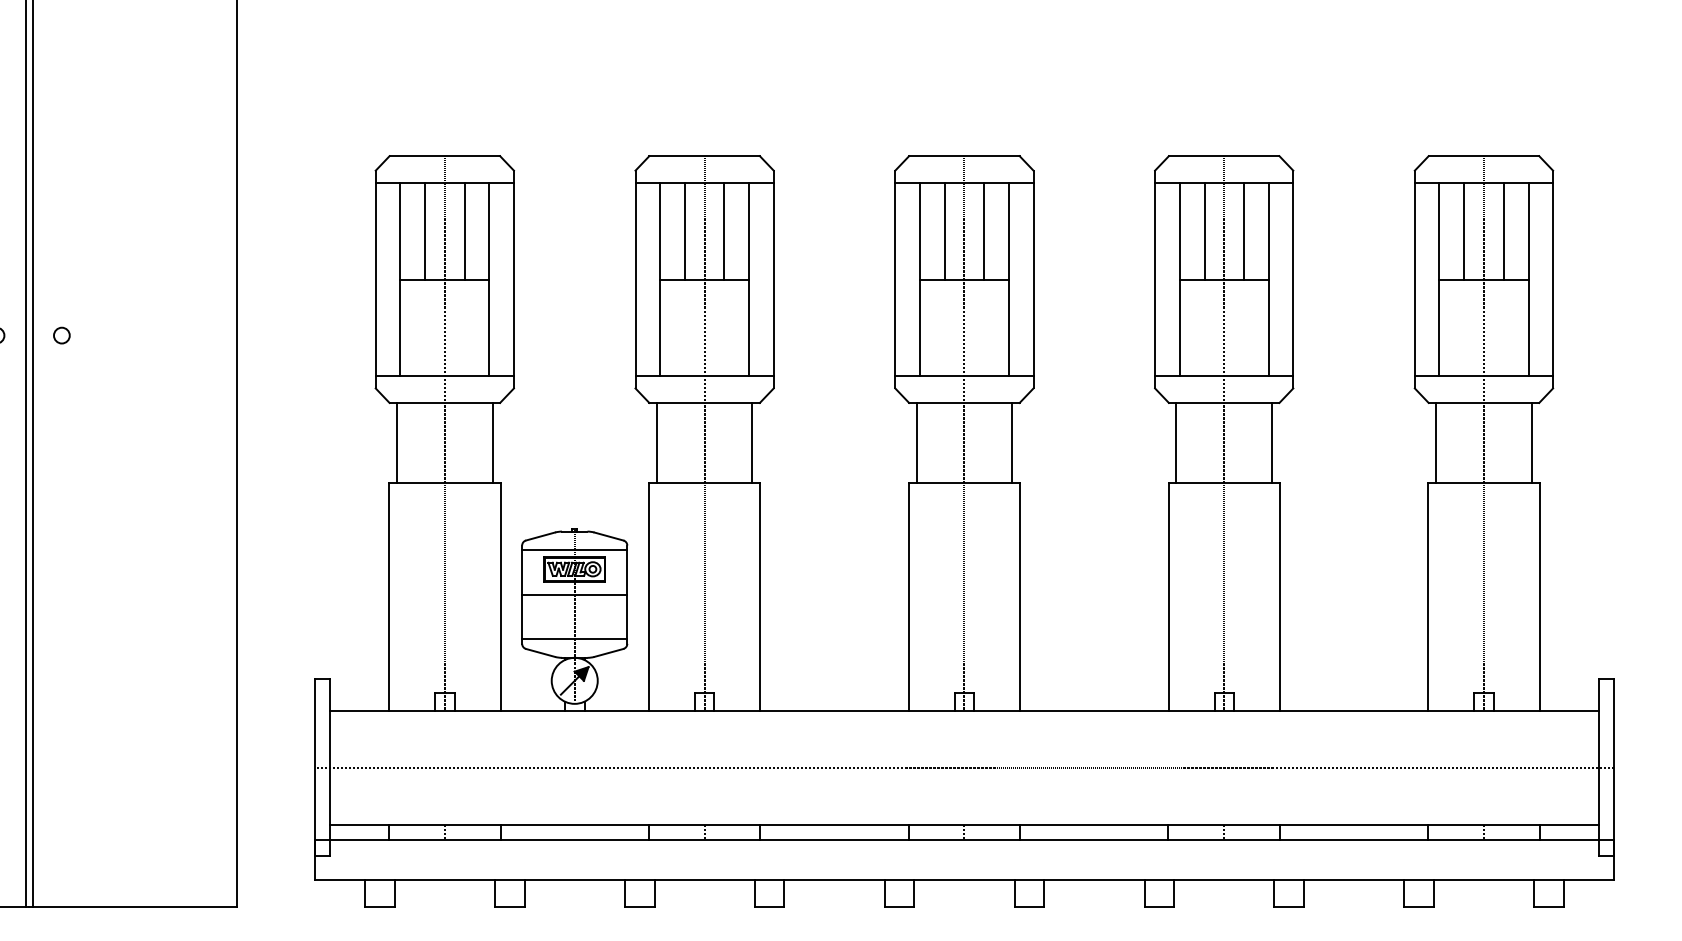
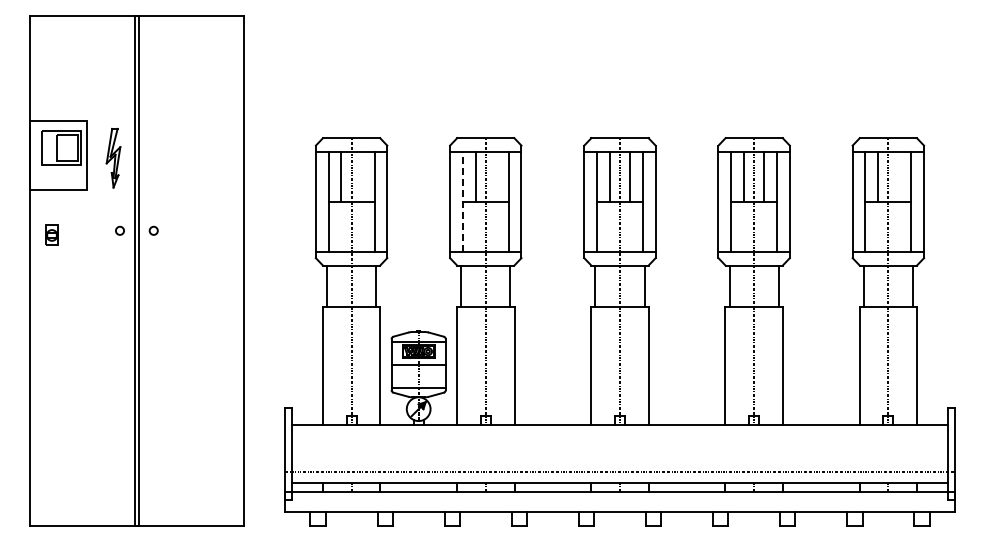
line: (464, 230) -> (361, 176), removed
line: (723, 230) -> (495, 176), removed
line: (1503, 230) -> (898, 176), removed
line: (659, 278) -> (462, 201), solid -> dashed
line: (963, 768) -> (619, 472), moved

